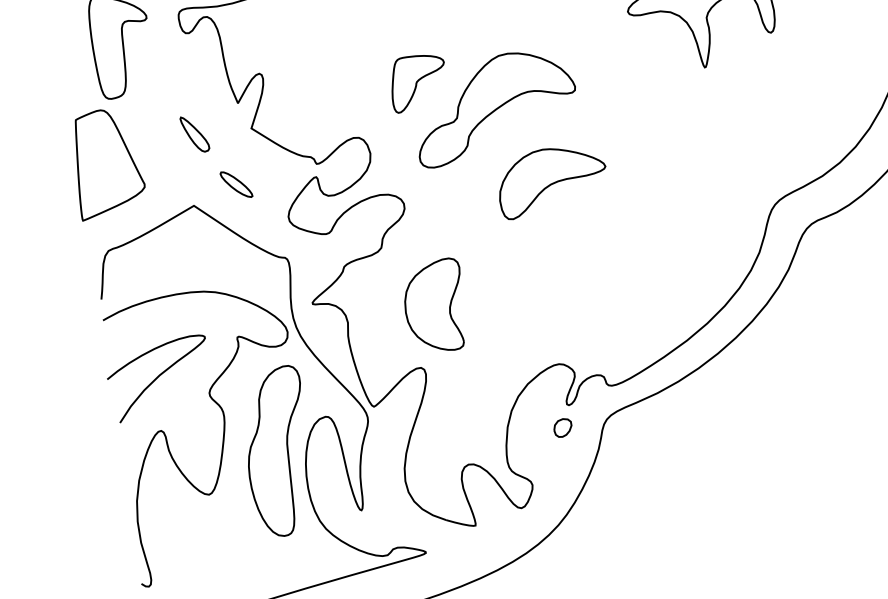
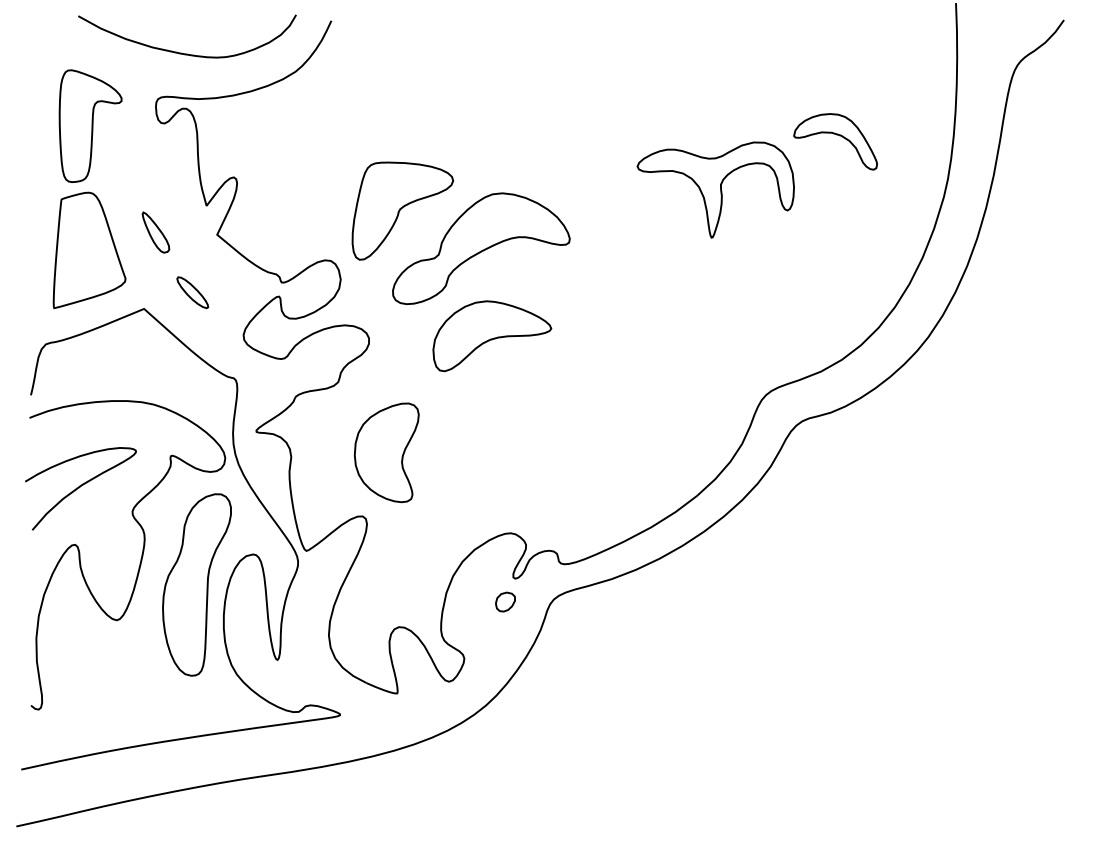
part: (418, 82) -> (402, 210), size x1.67
part: (108, 163) -> (89, 250), moved
part: (552, 181) -> (492, 336), moved

